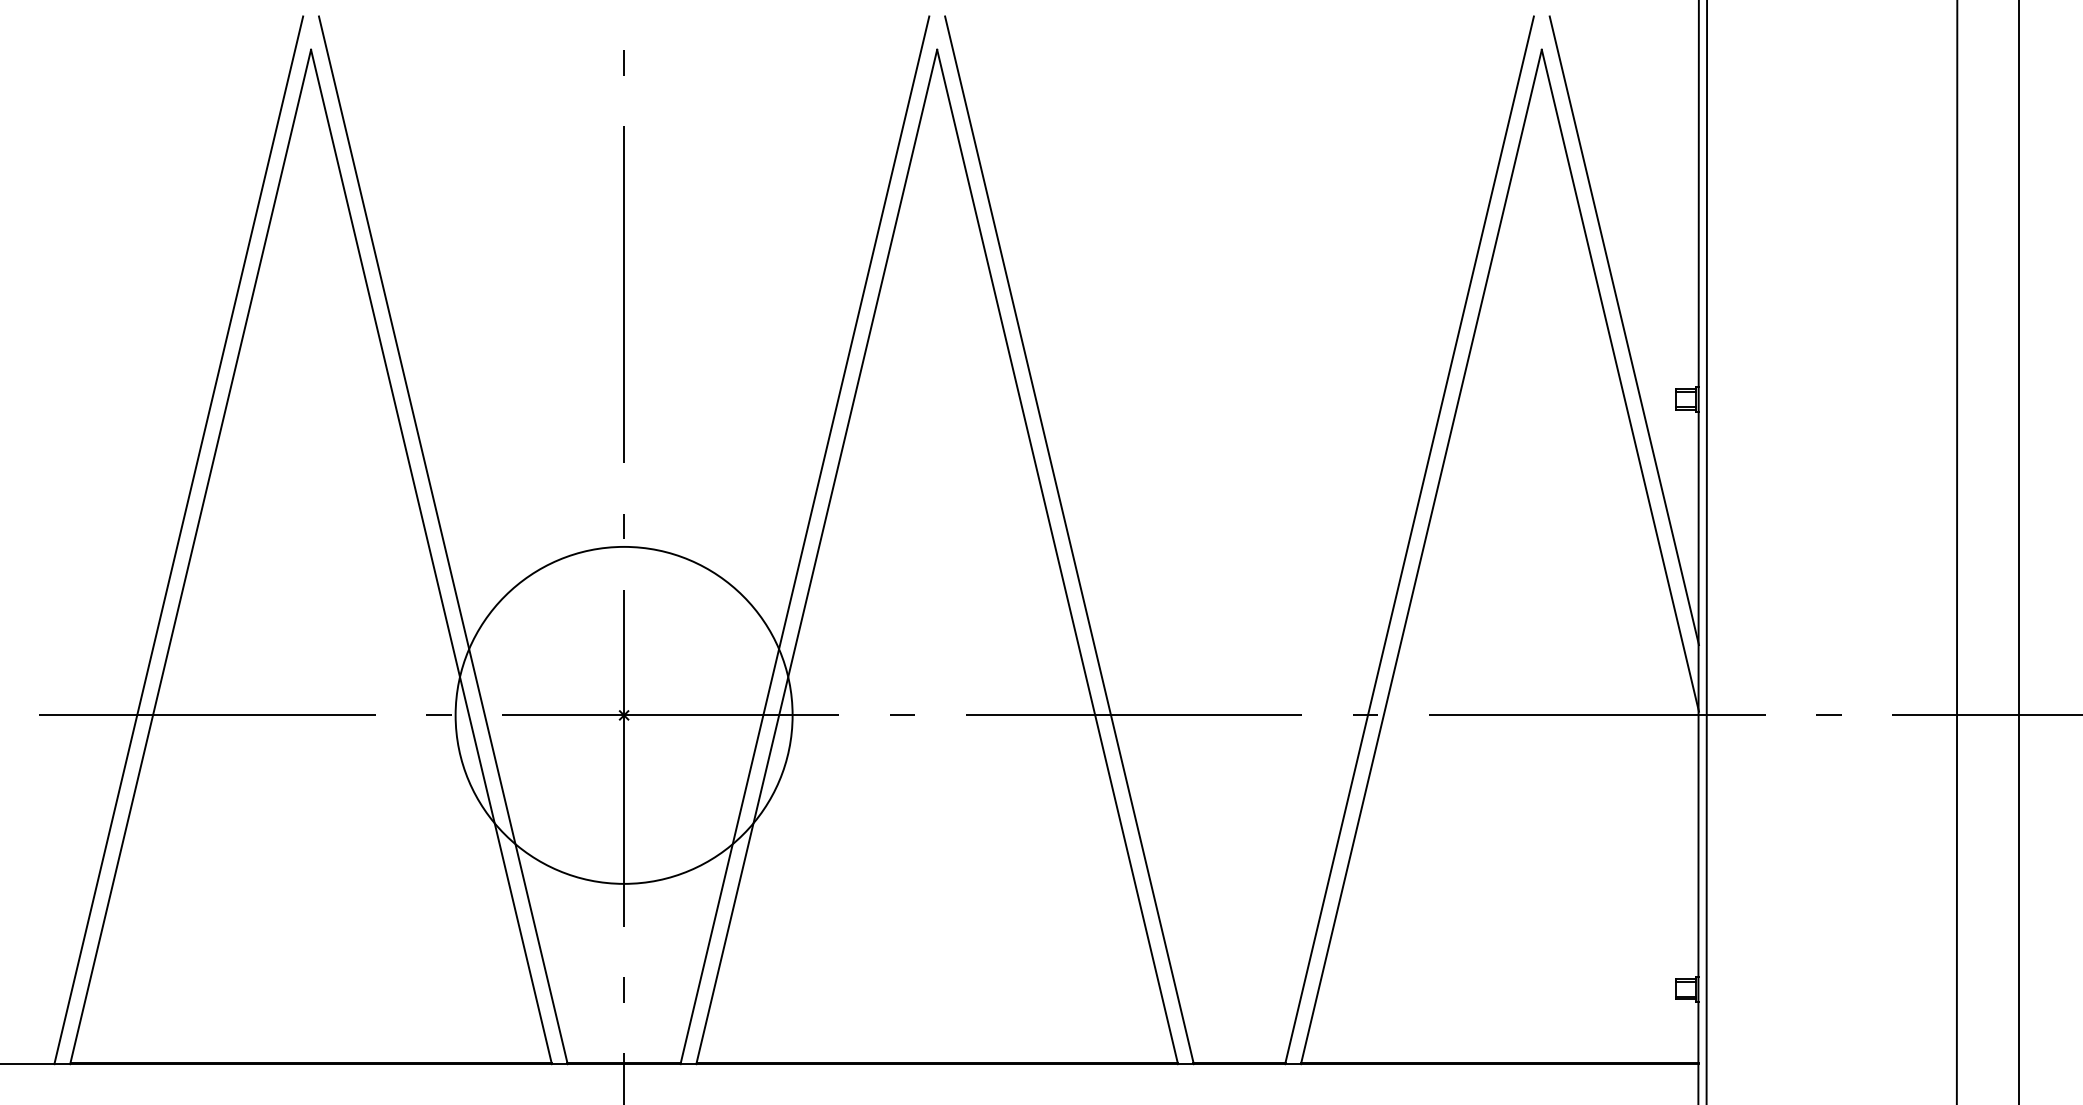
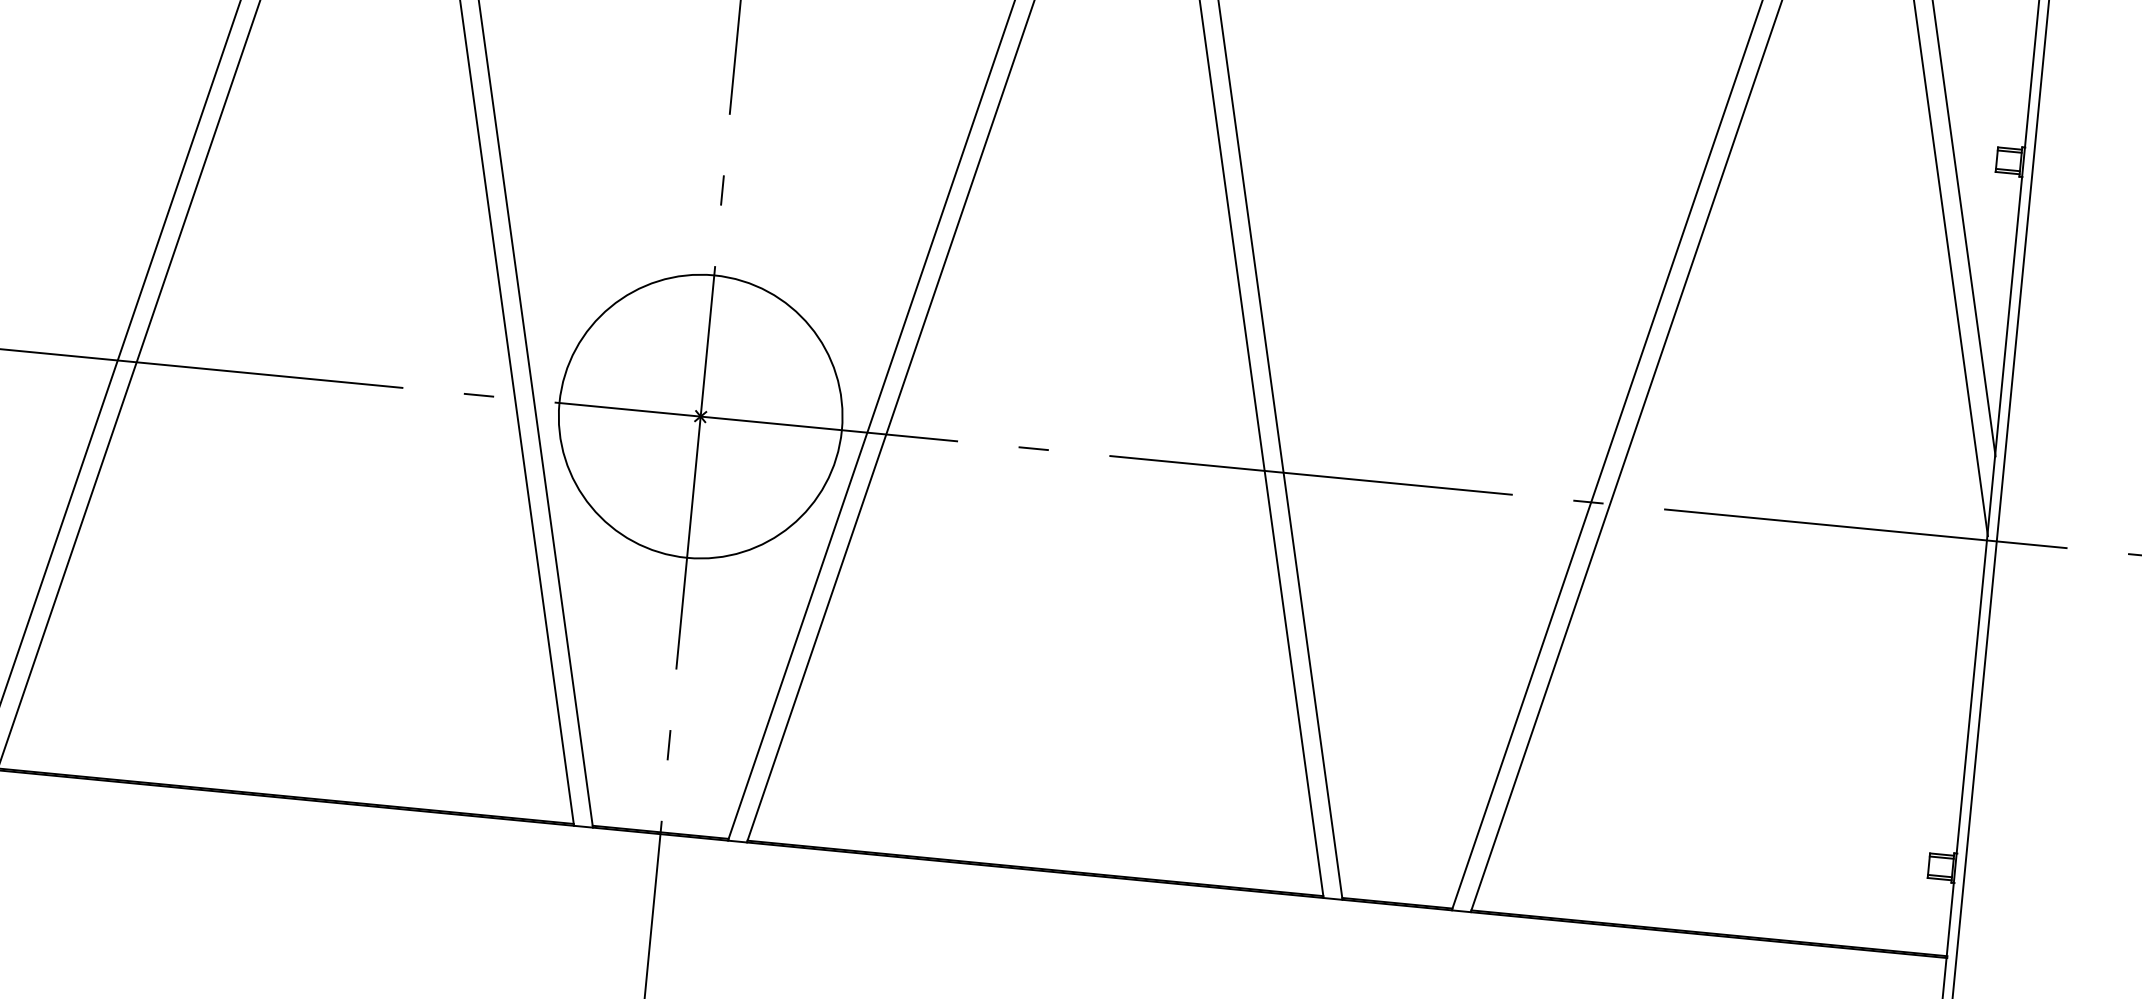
circle: (623, 714) -> (700, 415), size x0.7

